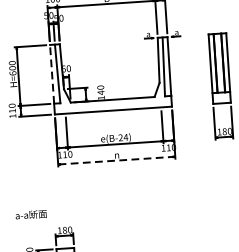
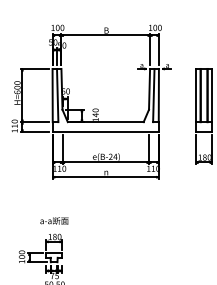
line: (51, 74) -> (52, 95), dashed -> solid
line: (116, 160) -> (105, 177), dashed -> solid
text: (31, 214) -> (54, 220), moved

